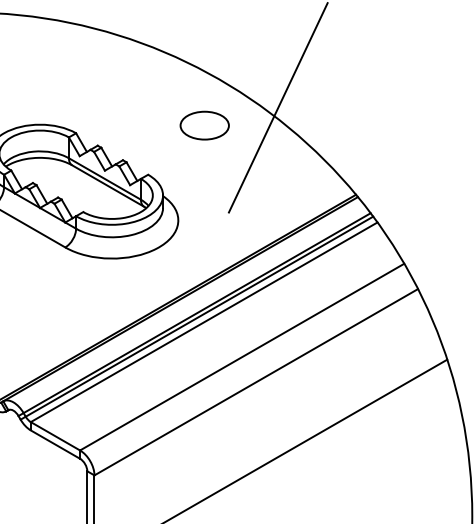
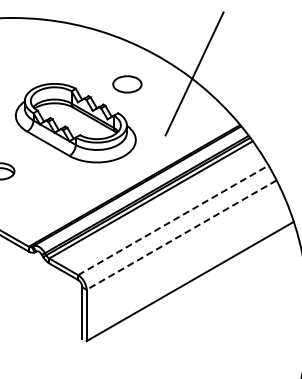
part: (204, 125) -> (127, 84), moved
line: (242, 357) -> (173, 220), solid -> dashed
line: (256, 382) -> (181, 235), solid -> dashed

